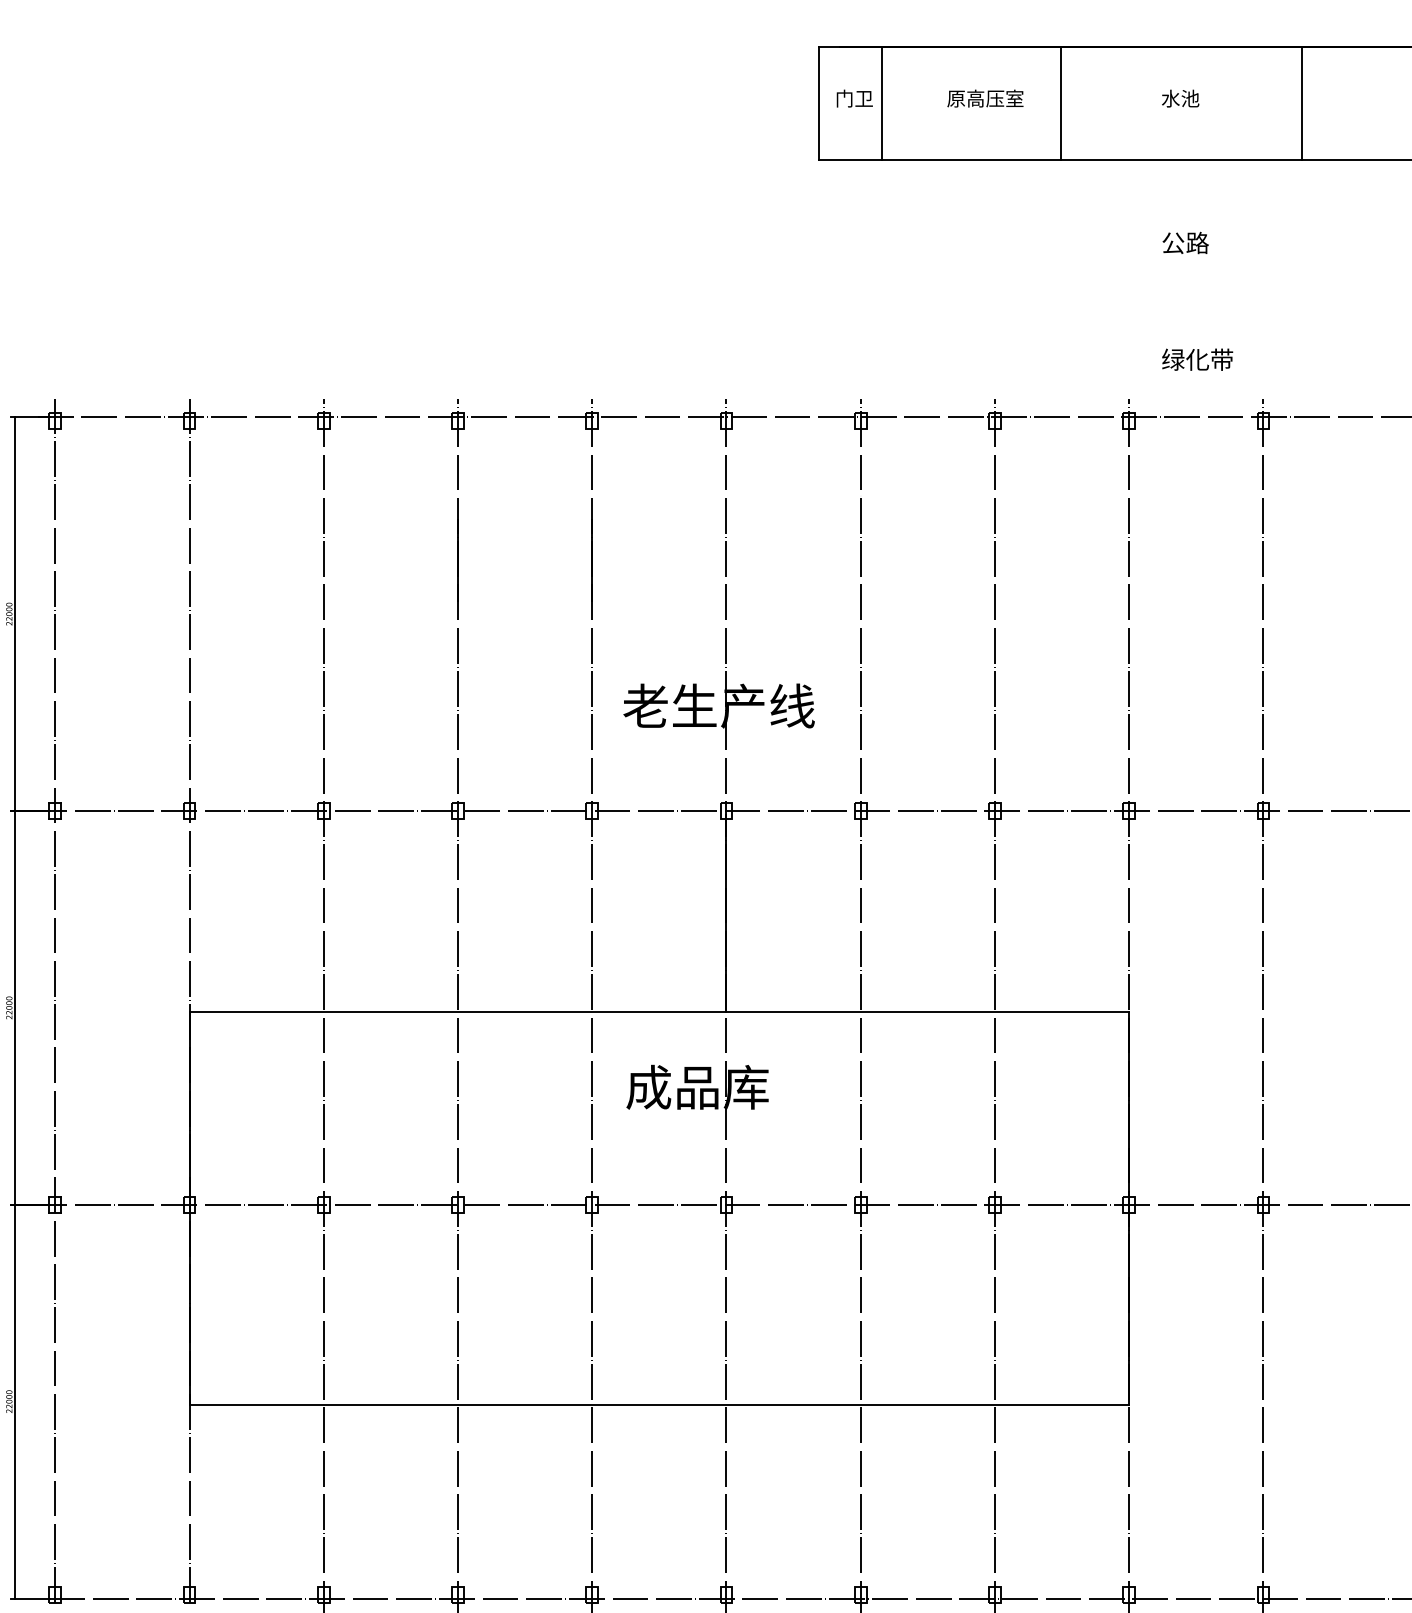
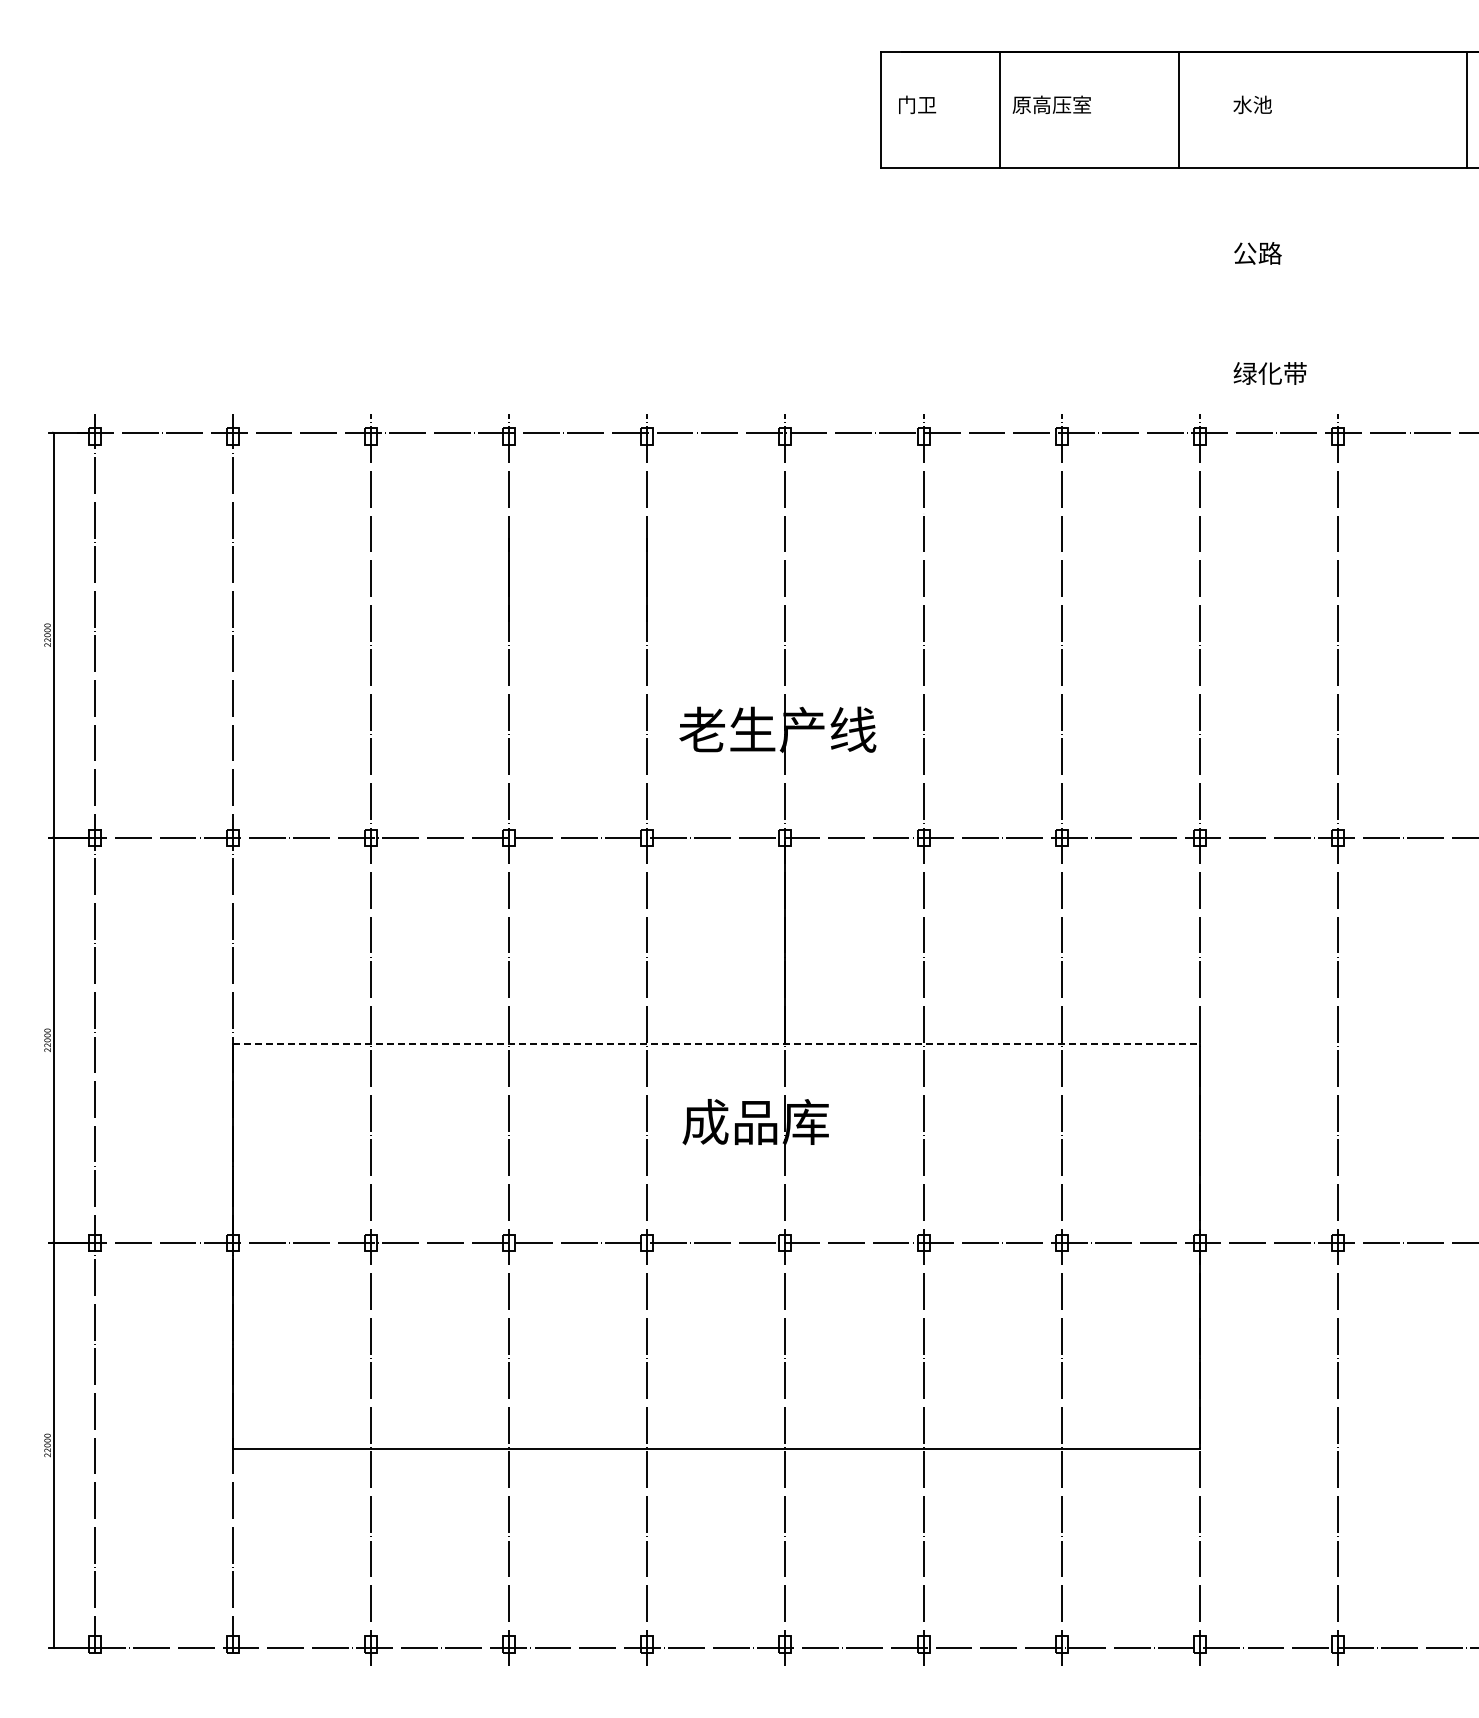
line: (882, 103) -> (1000, 109), moved
line: (1060, 103) -> (1179, 109), moved
line: (1301, 103) -> (1466, 109), moved
line: (659, 1011) -> (716, 1044), solid -> dashed

